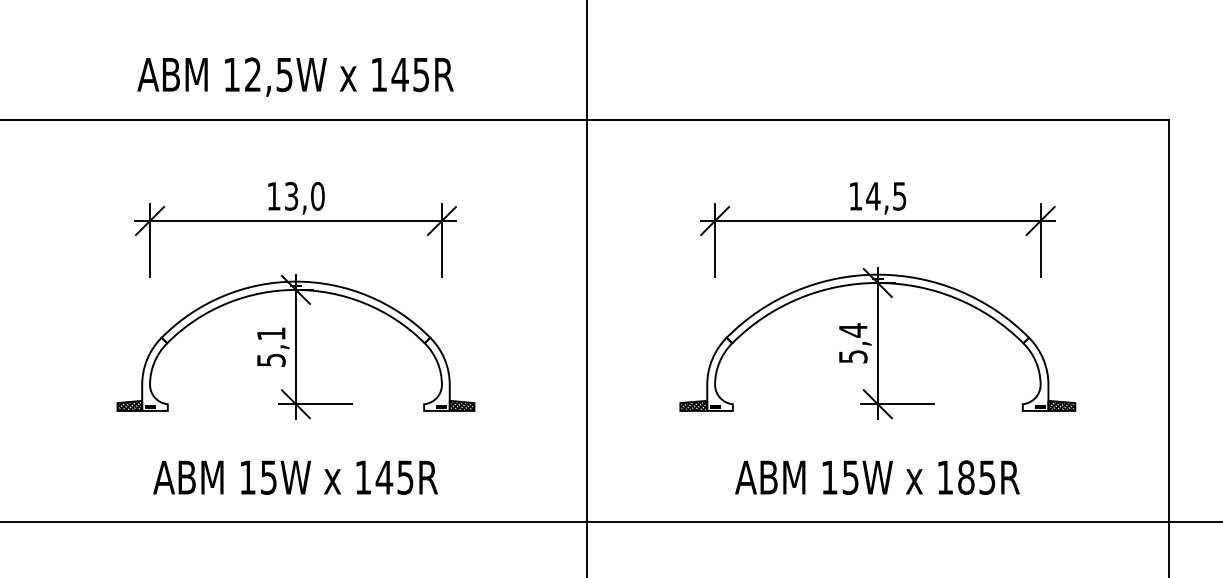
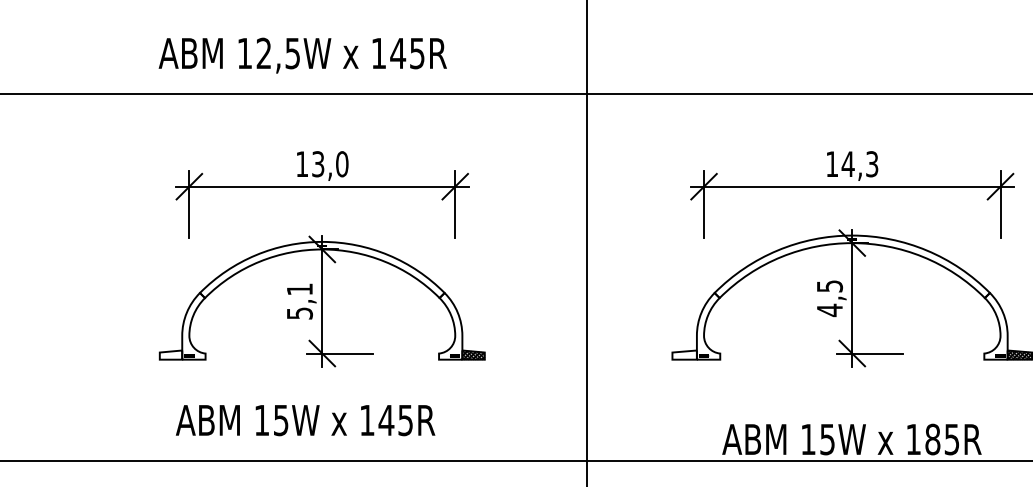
text: (295, 76) -> (302, 55), moved
text: (899, 196) -> (872, 164), 14,5 -> 14,3
text: (853, 343) -> (830, 298), 5,4 -> 4,5
hatch: (129, 405) -> (170, 354), removed
hatch: (693, 405) -> (684, 354), removed
text: (295, 477) -> (305, 420), moved
text: (877, 477) -> (851, 439), moved

